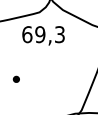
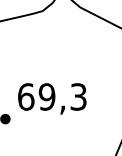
text: (43, 35) -> (52, 98), moved

